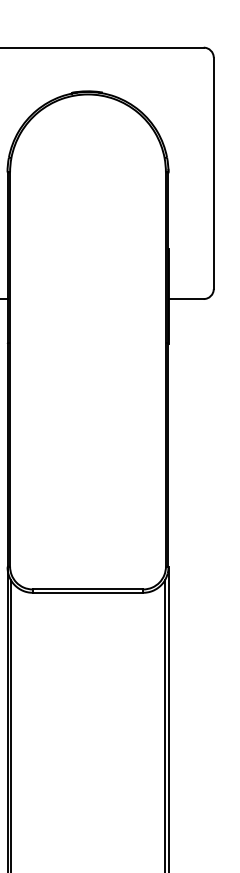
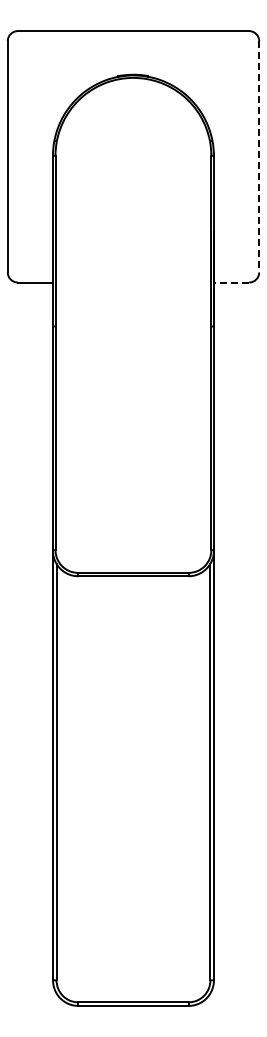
line: (214, 173) -> (259, 156), solid -> dashed
line: (186, 299) -> (231, 282), solid -> dashed

